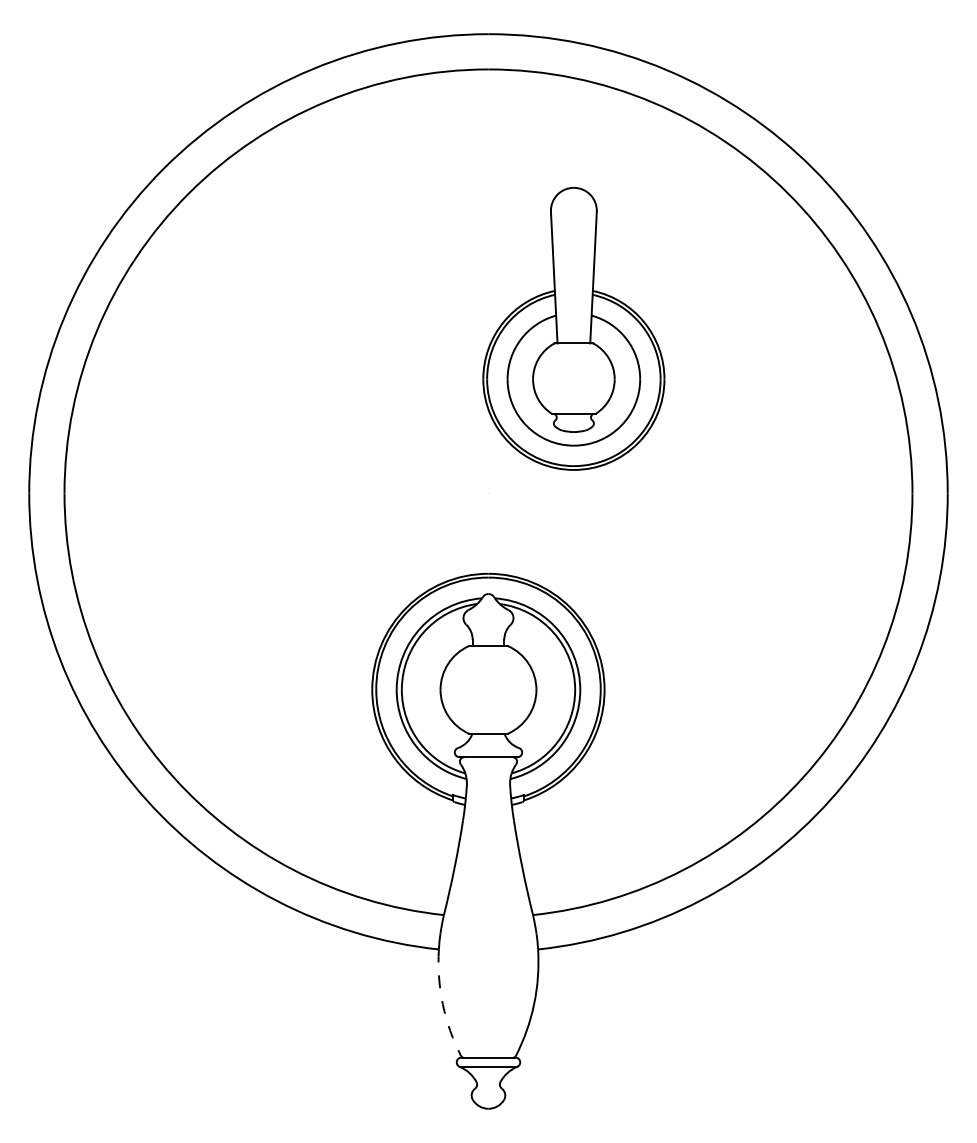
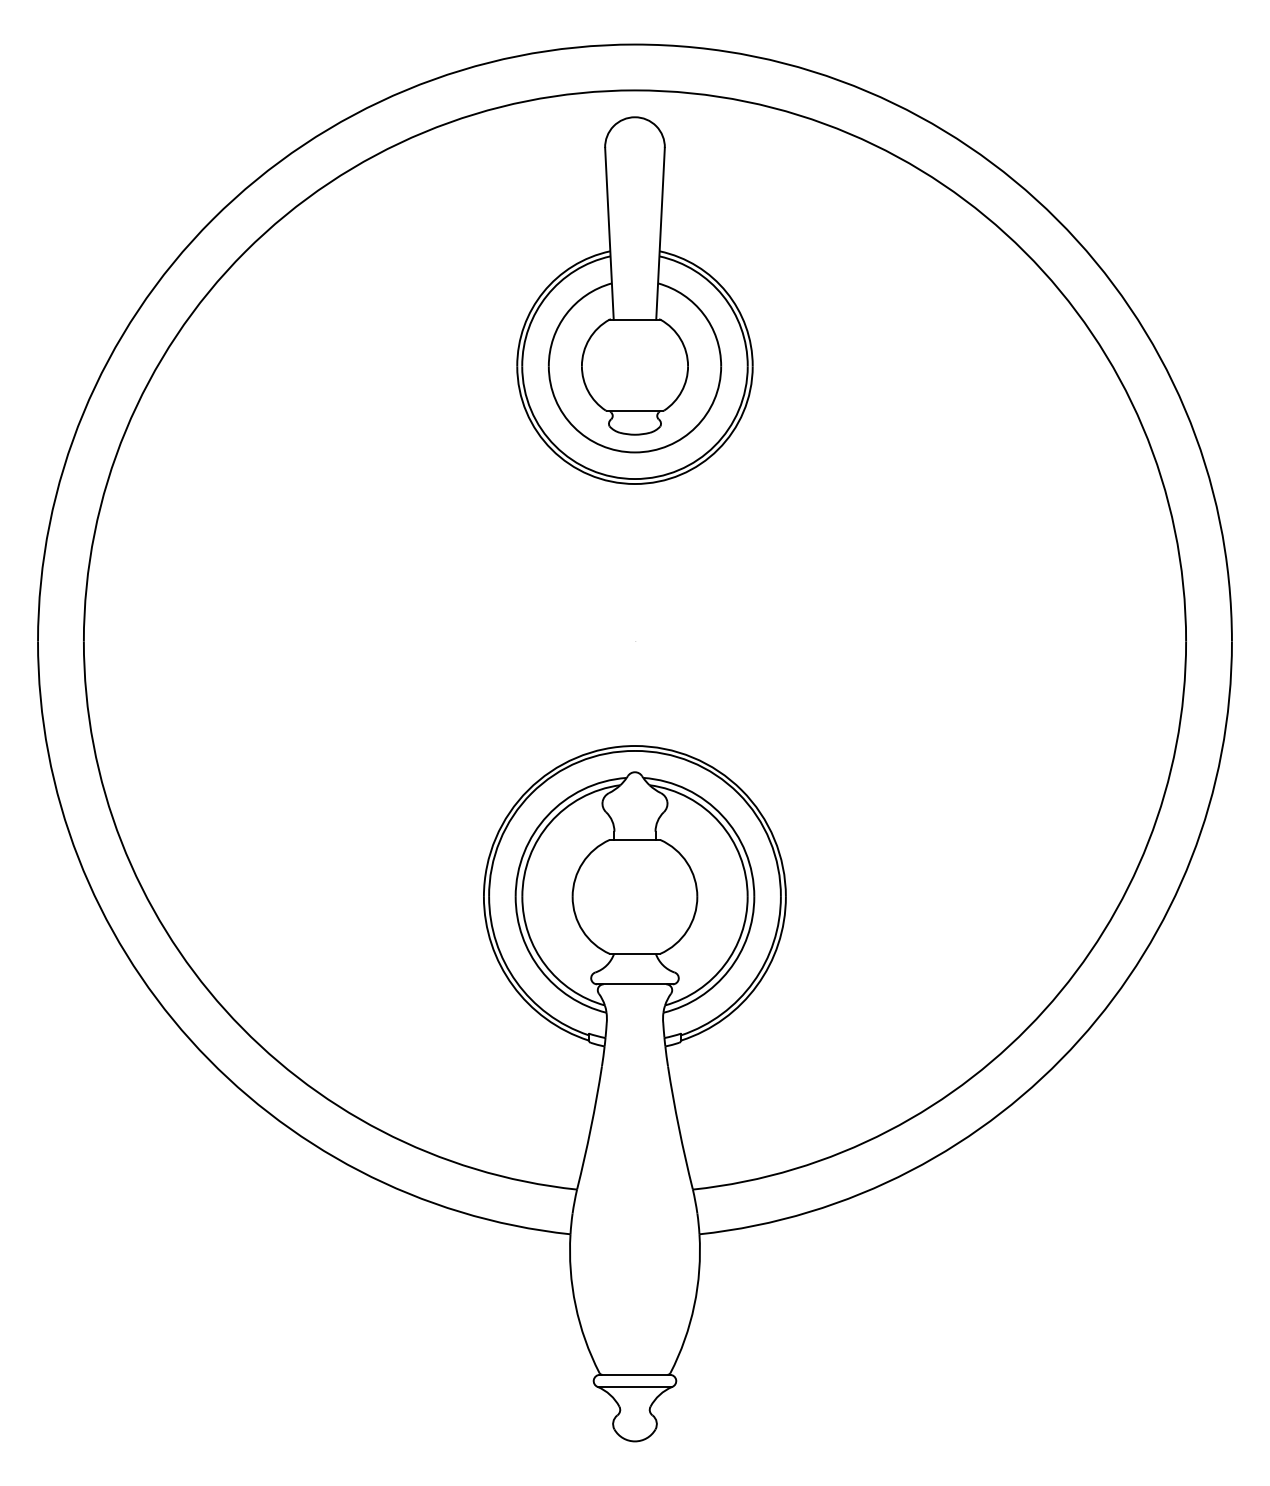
part: (573, 328) -> (634, 300), moved
arc: (442, 1004) -> (575, 1305), dashed -> solid

